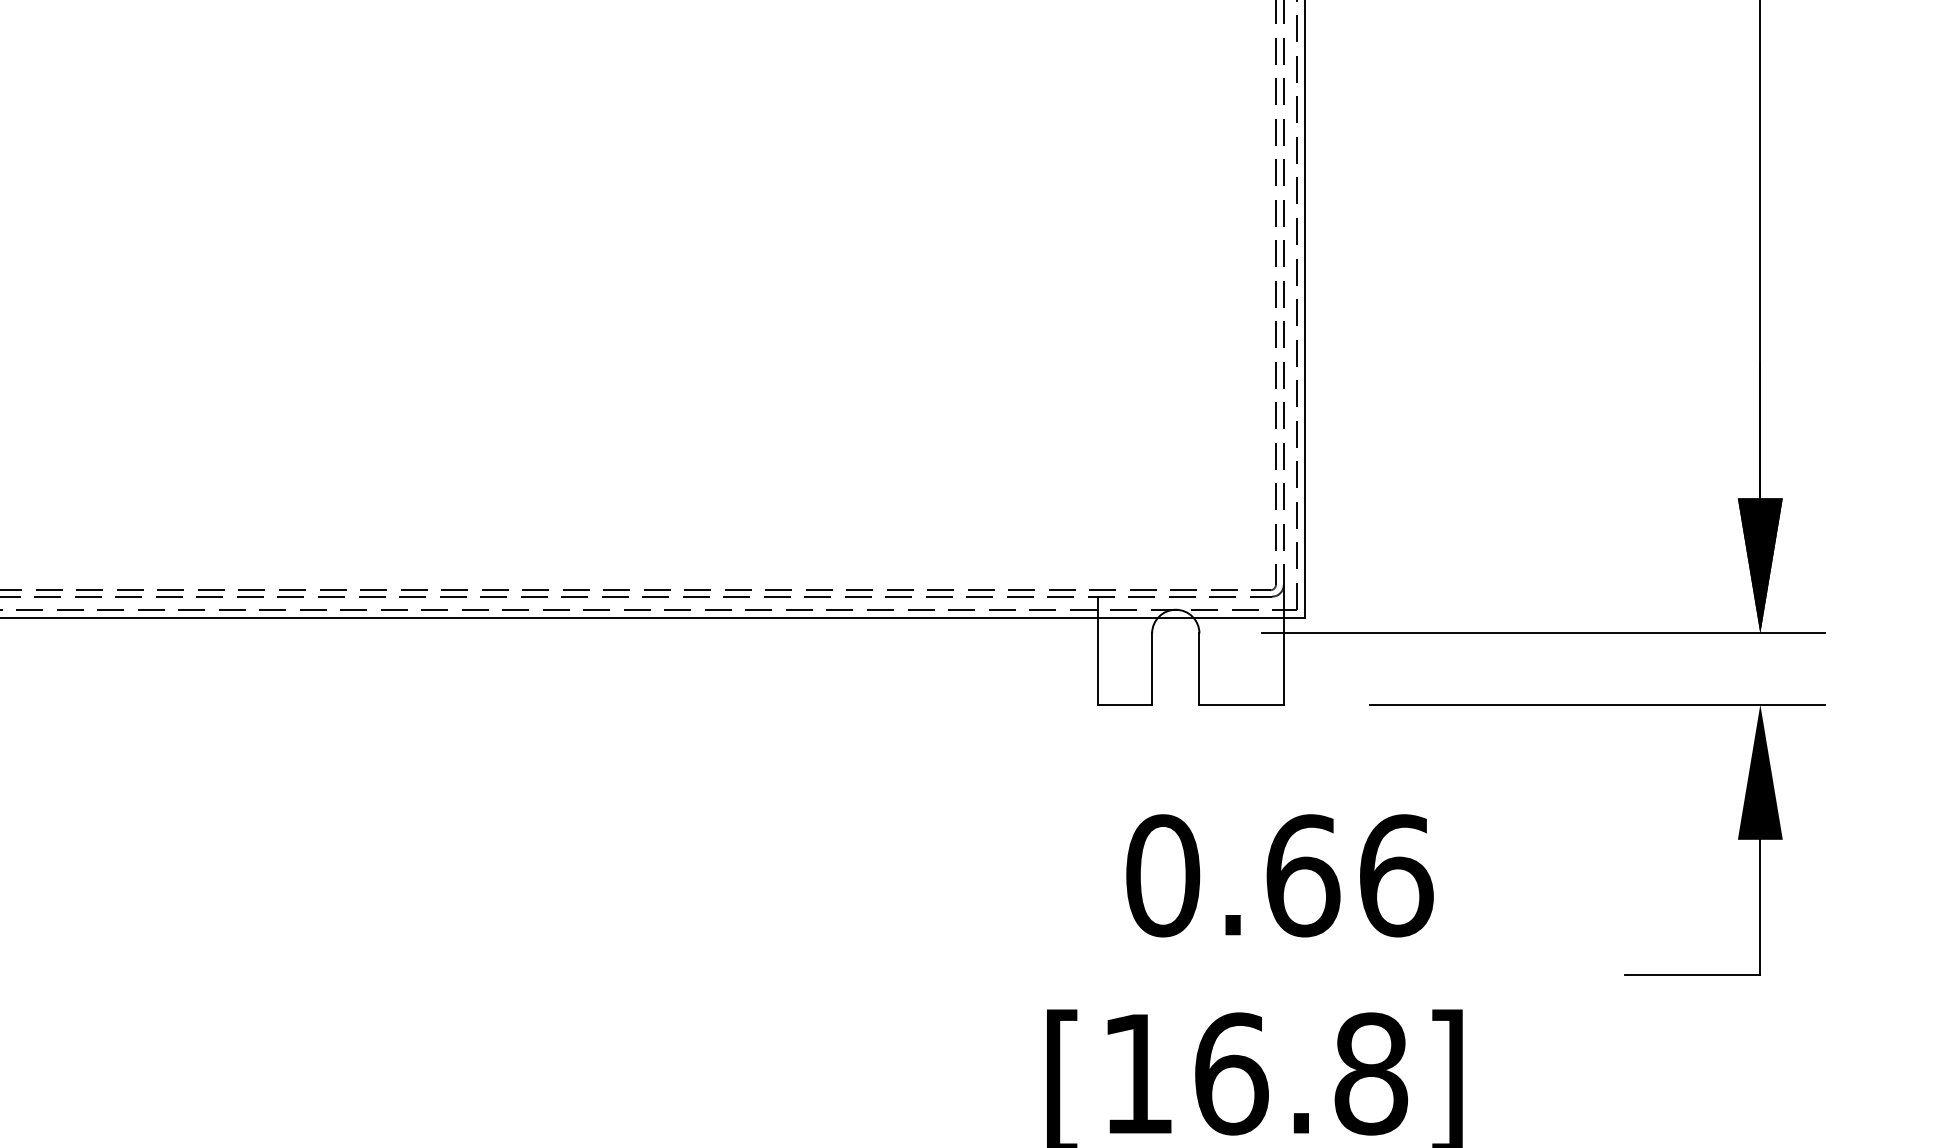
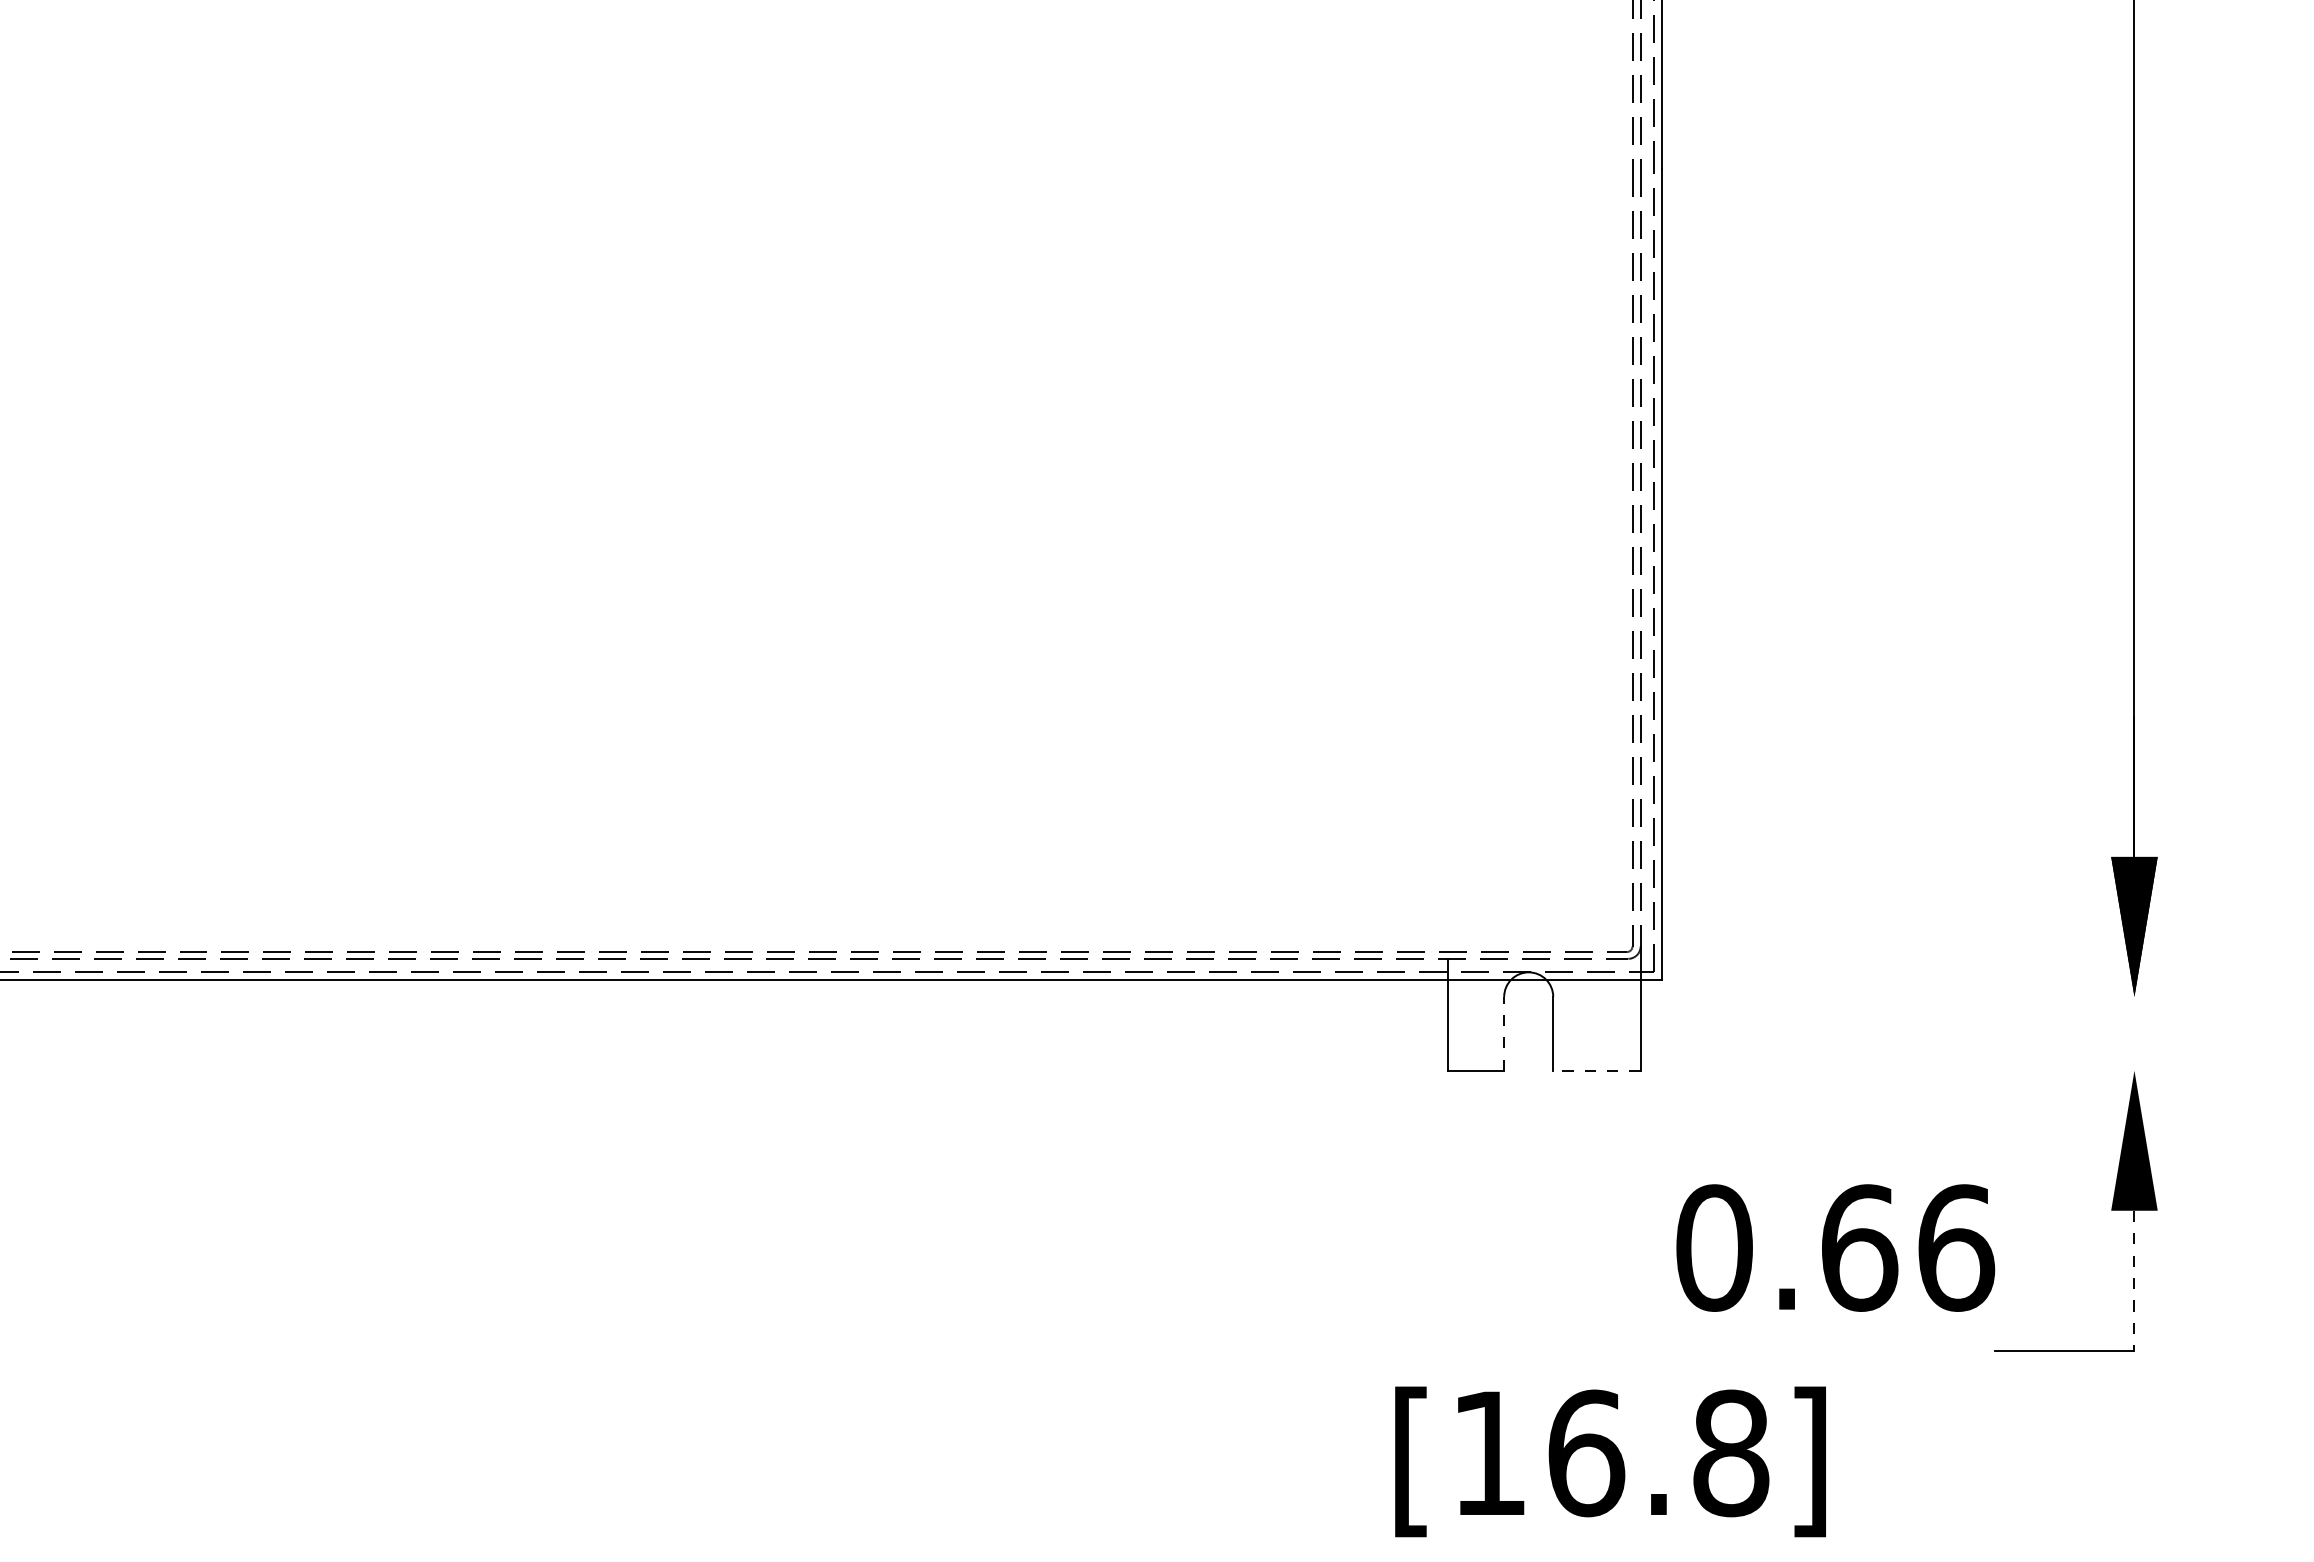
line: (1543, 633) -> (1909, 996), removed
line: (1152, 668) -> (1504, 1033), solid -> dashed
line: (1241, 704) -> (1596, 1070), solid -> dashed
line: (1597, 704) -> (1965, 1070), removed
text: (1279, 875) -> (1835, 1247), moved
line: (1760, 907) -> (2134, 1280), solid -> dashed

